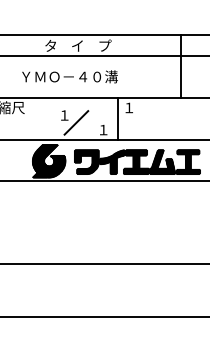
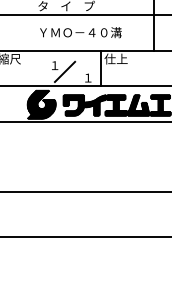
text: (69, 76) -> (80, 32), moved
text: (135, 107) -> (115, 58), １ -> 仕上

